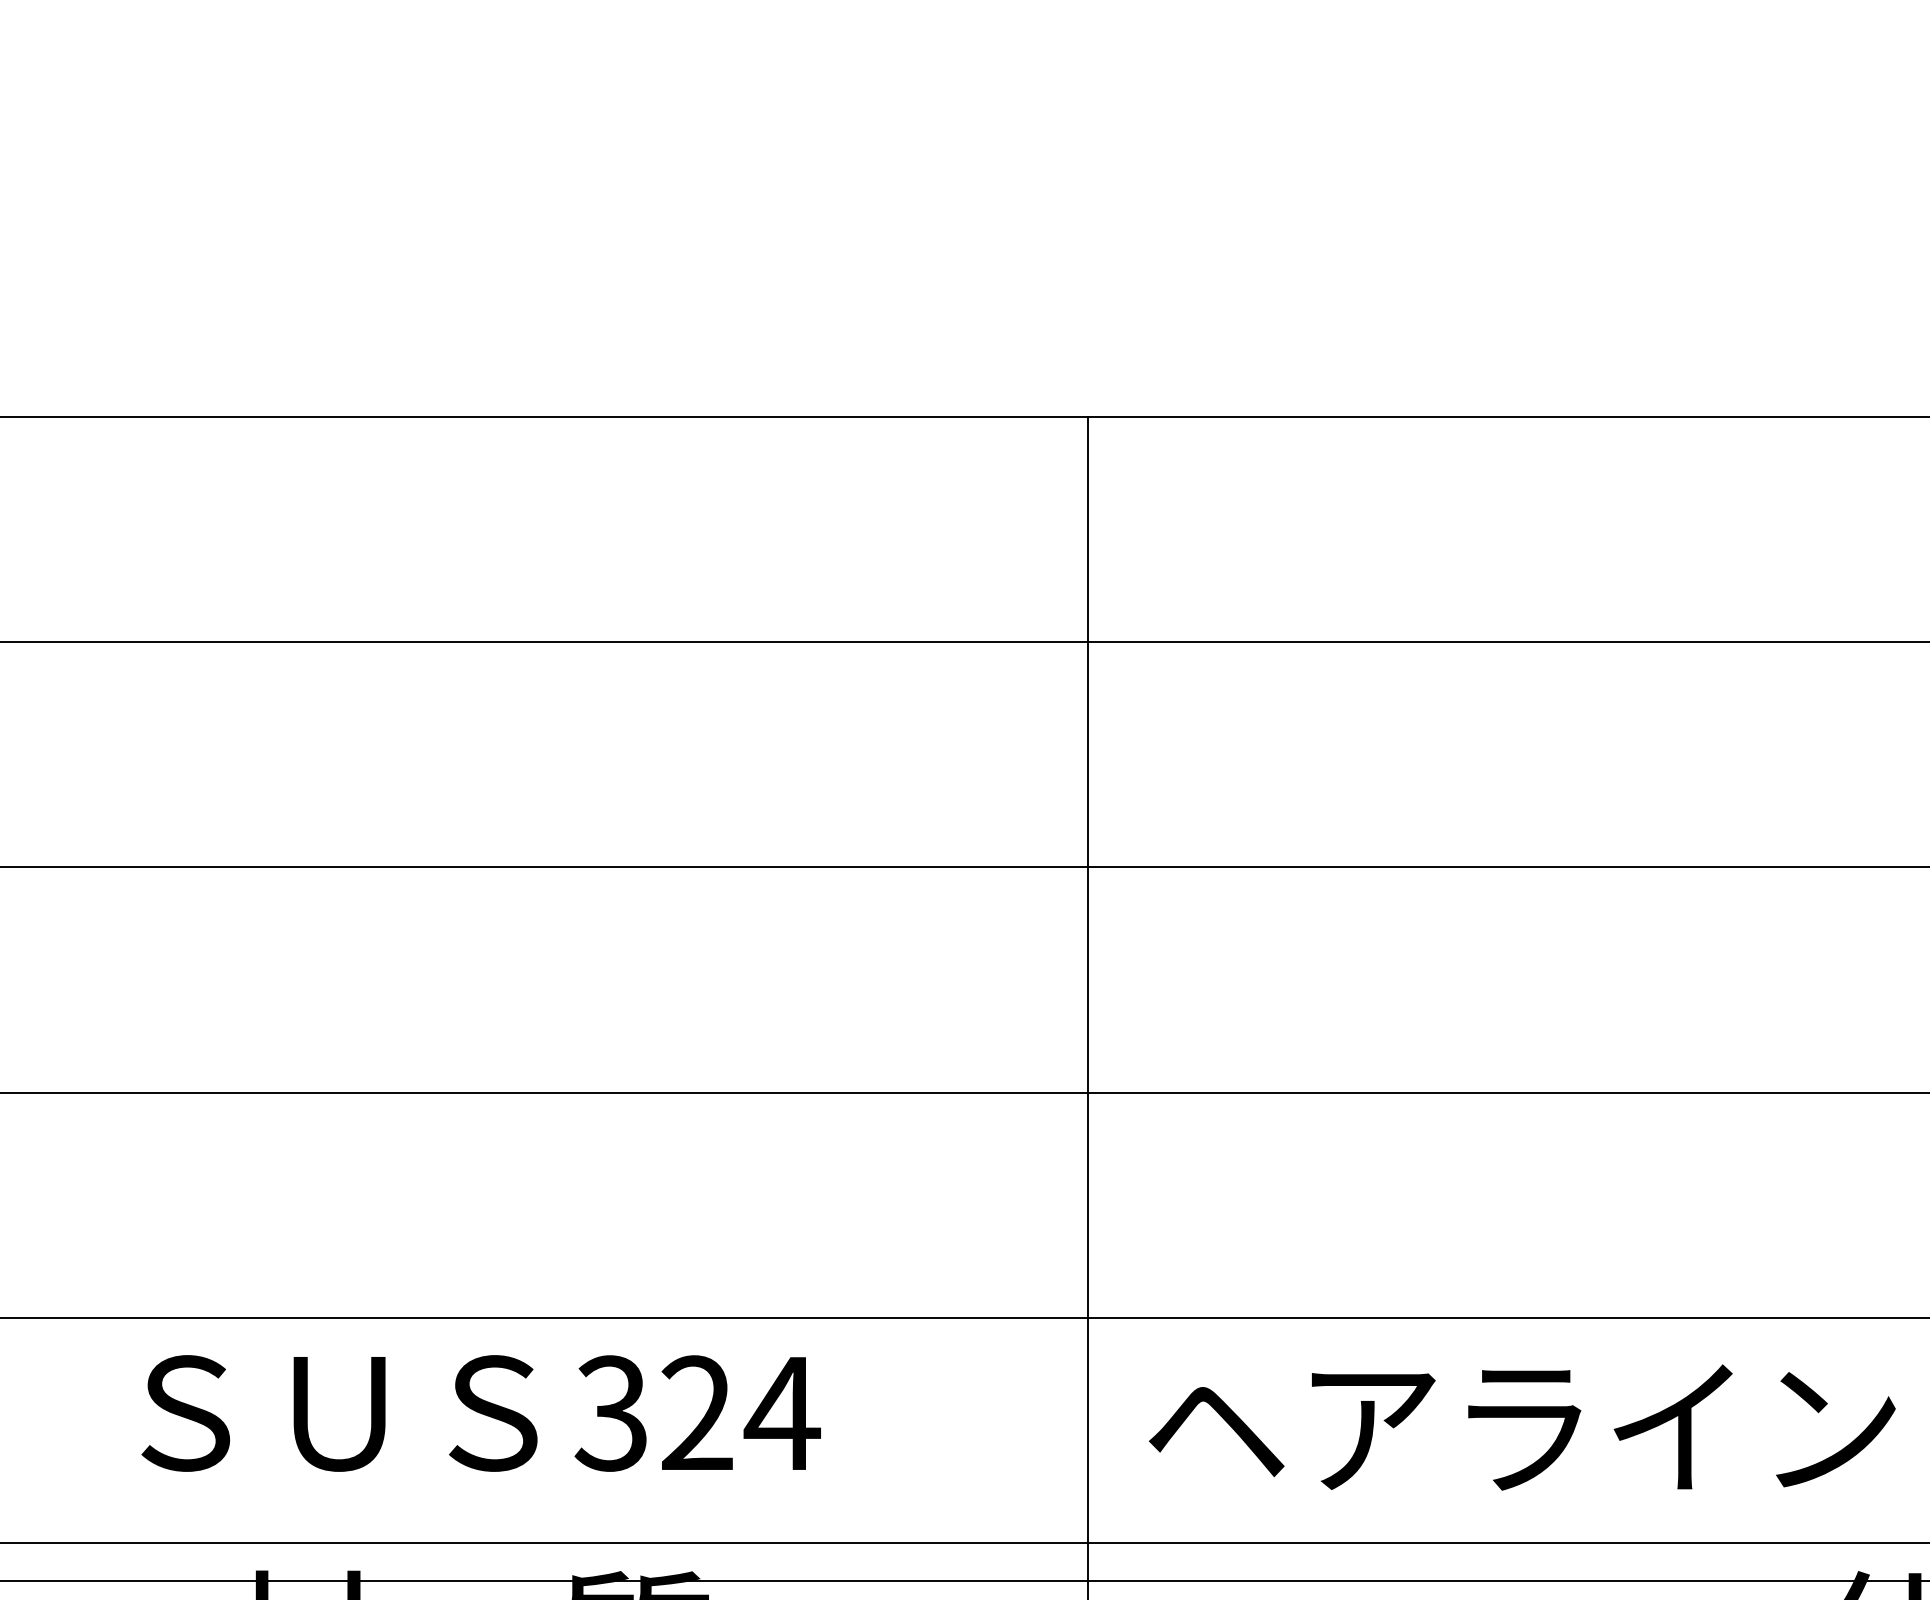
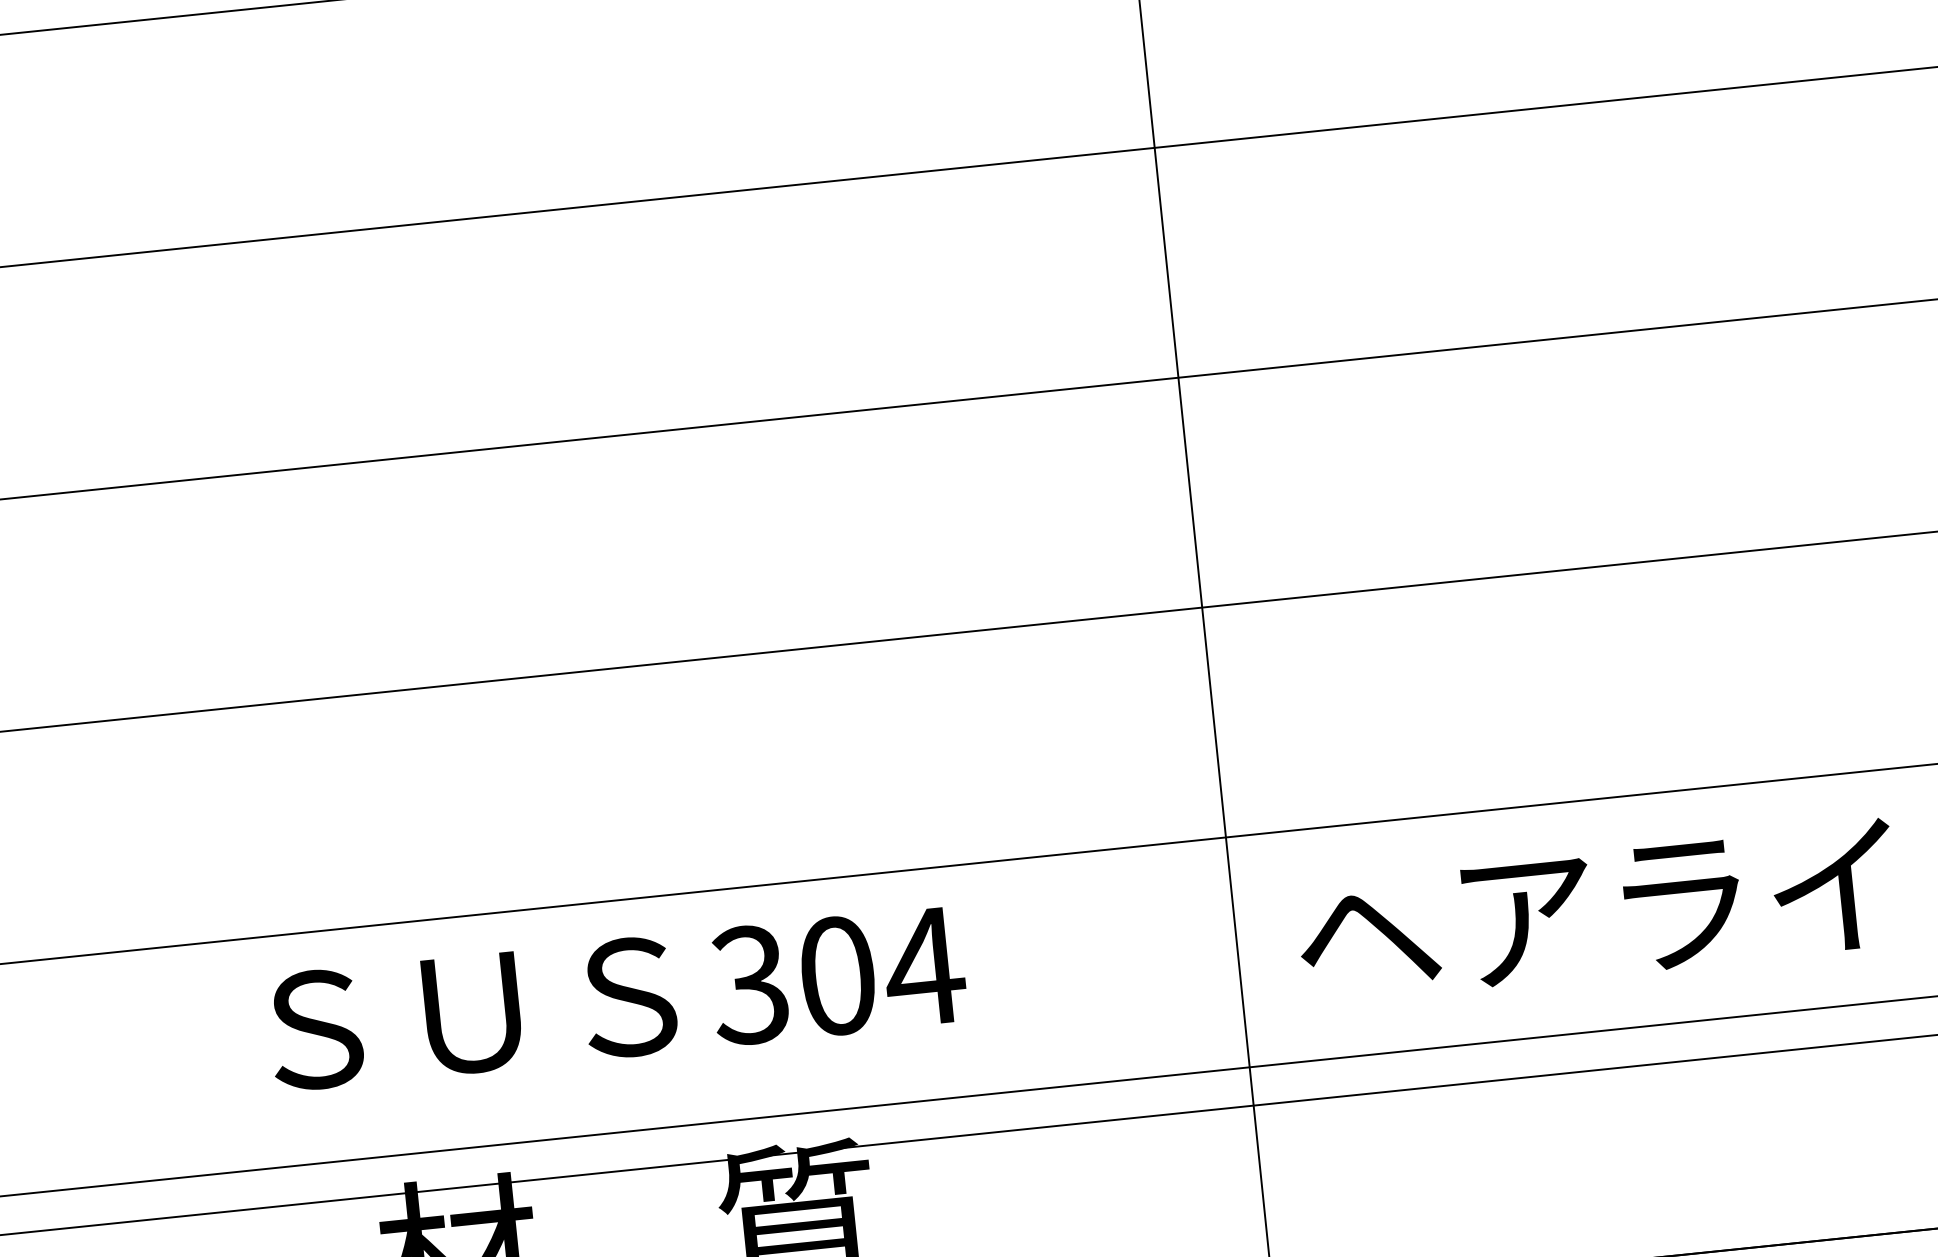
text: (696, 1413) -> (836, 976), 324 -> 304

